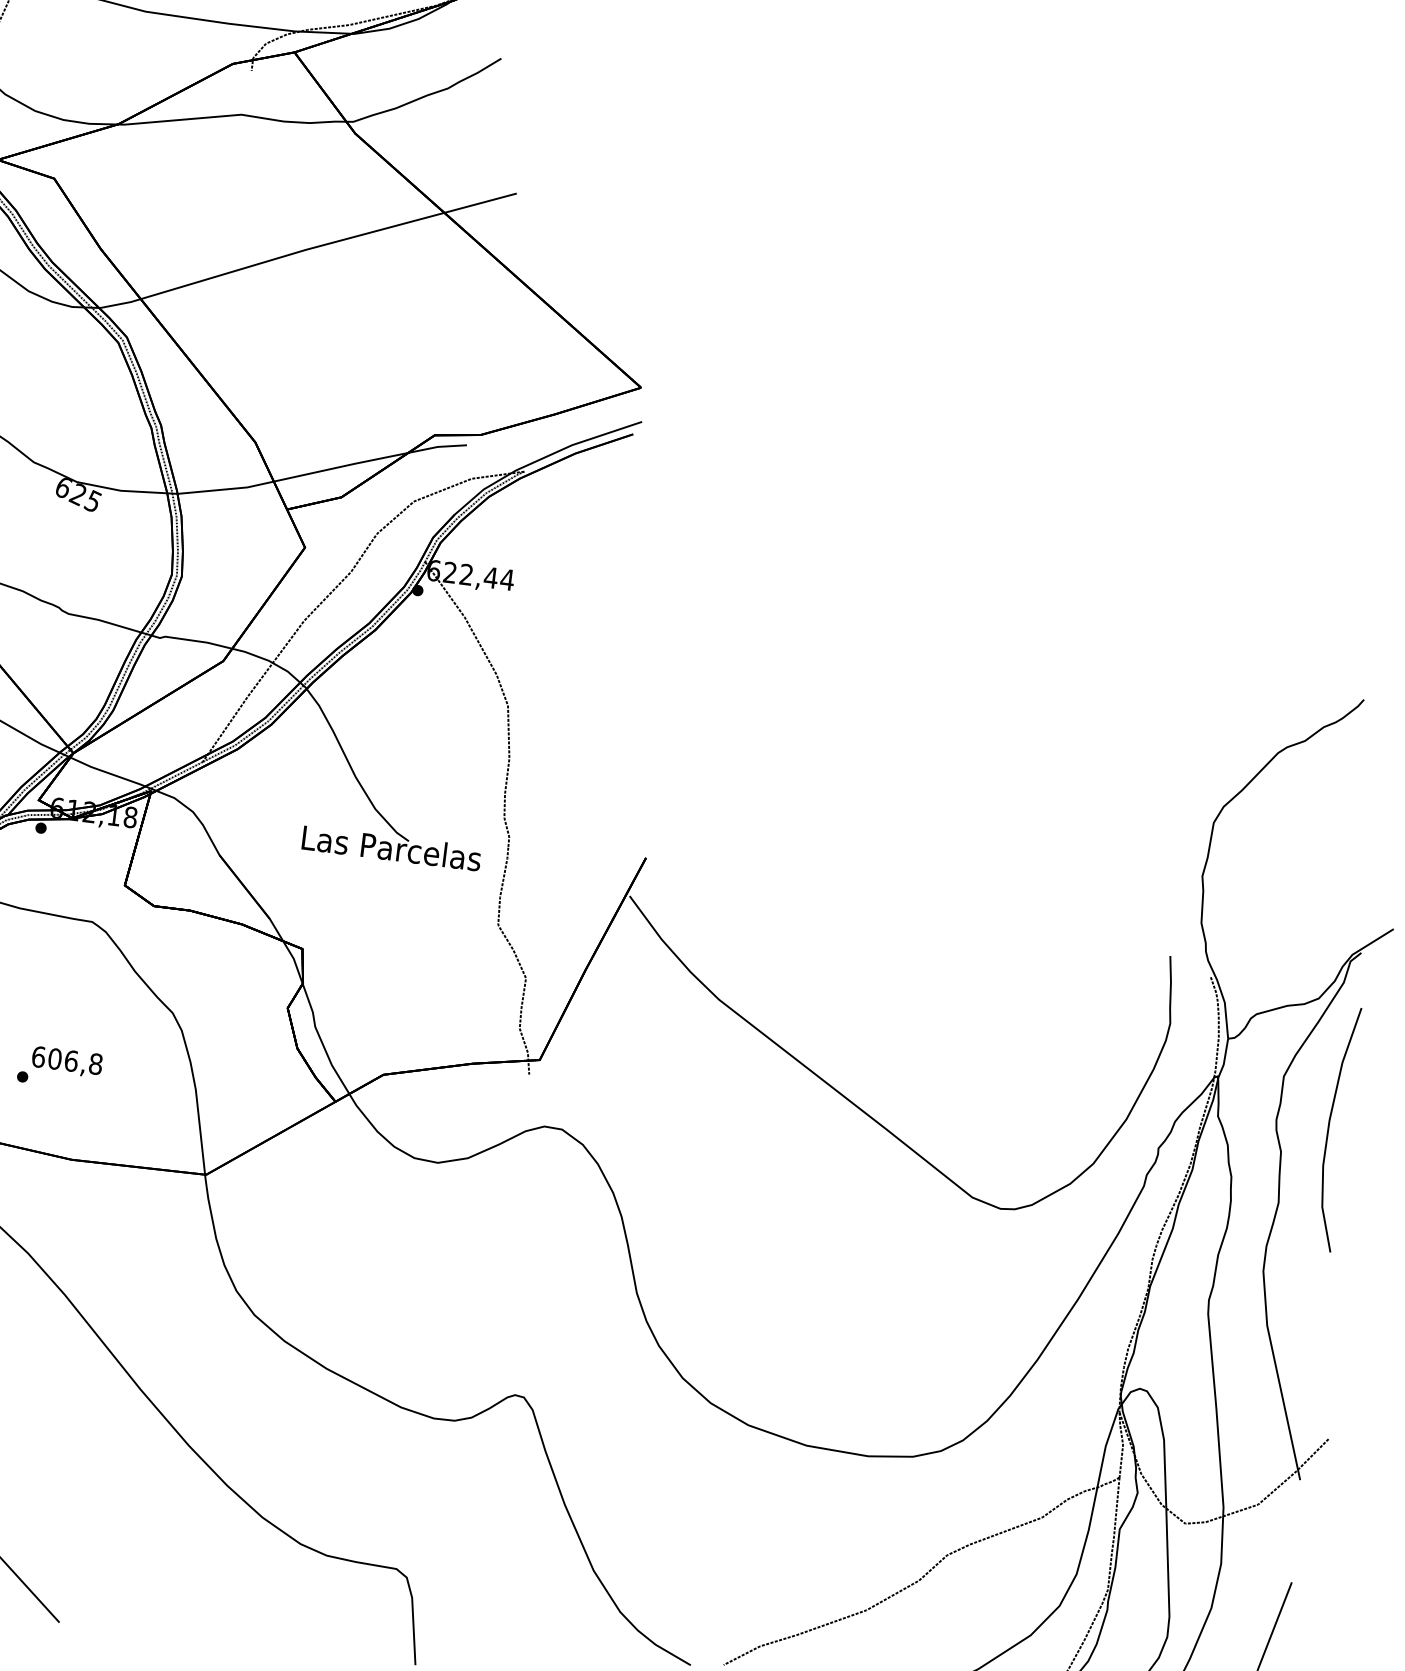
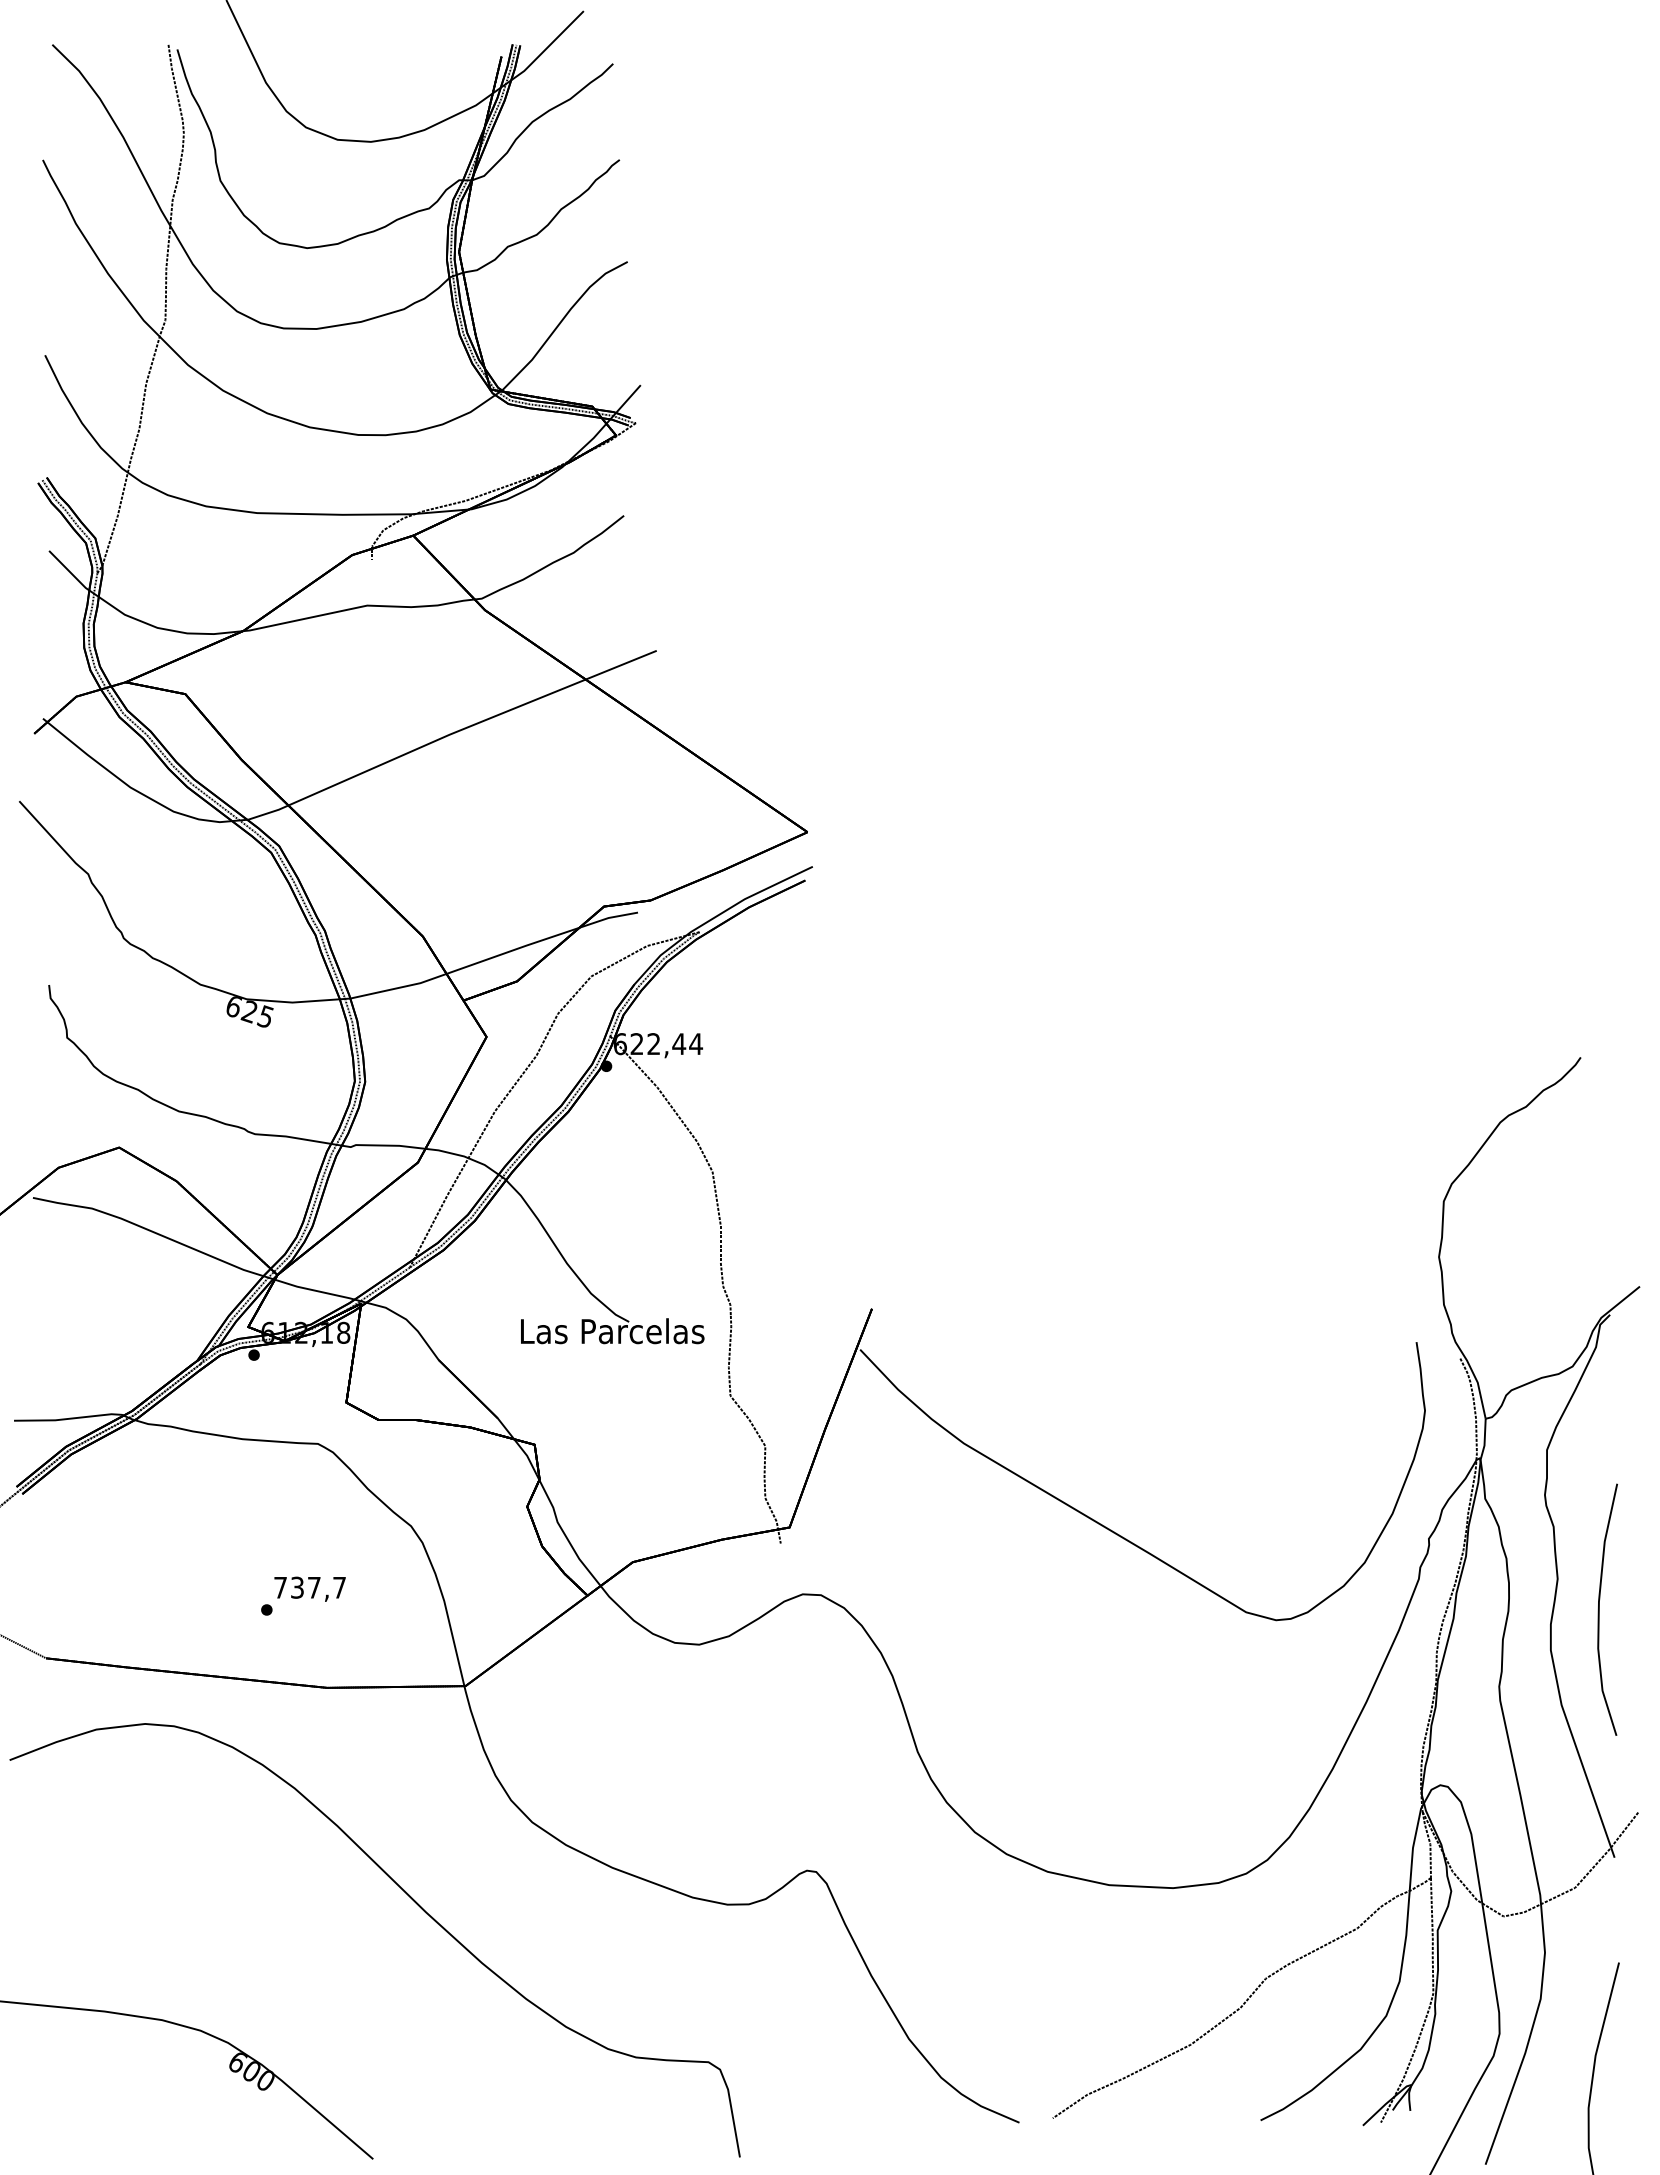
text: (67, 1060) -> (310, 1587), 606,8 -> 737,7
curve: (1329, 1127) -> (1599, 1609), moved

